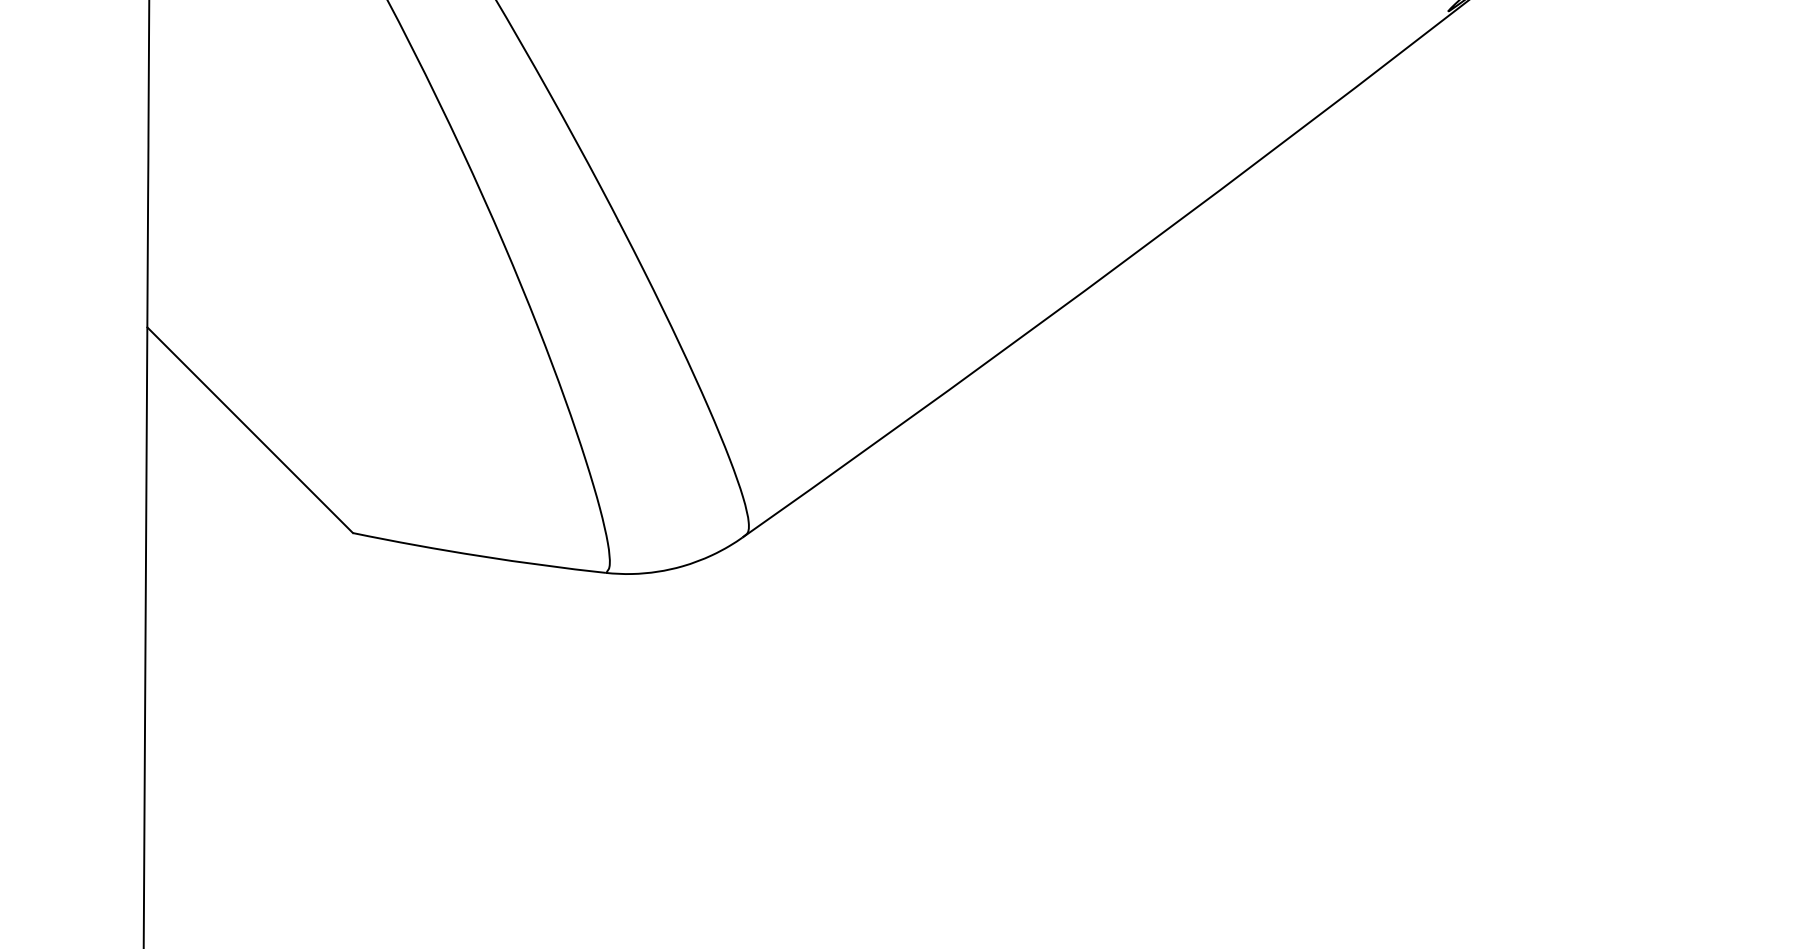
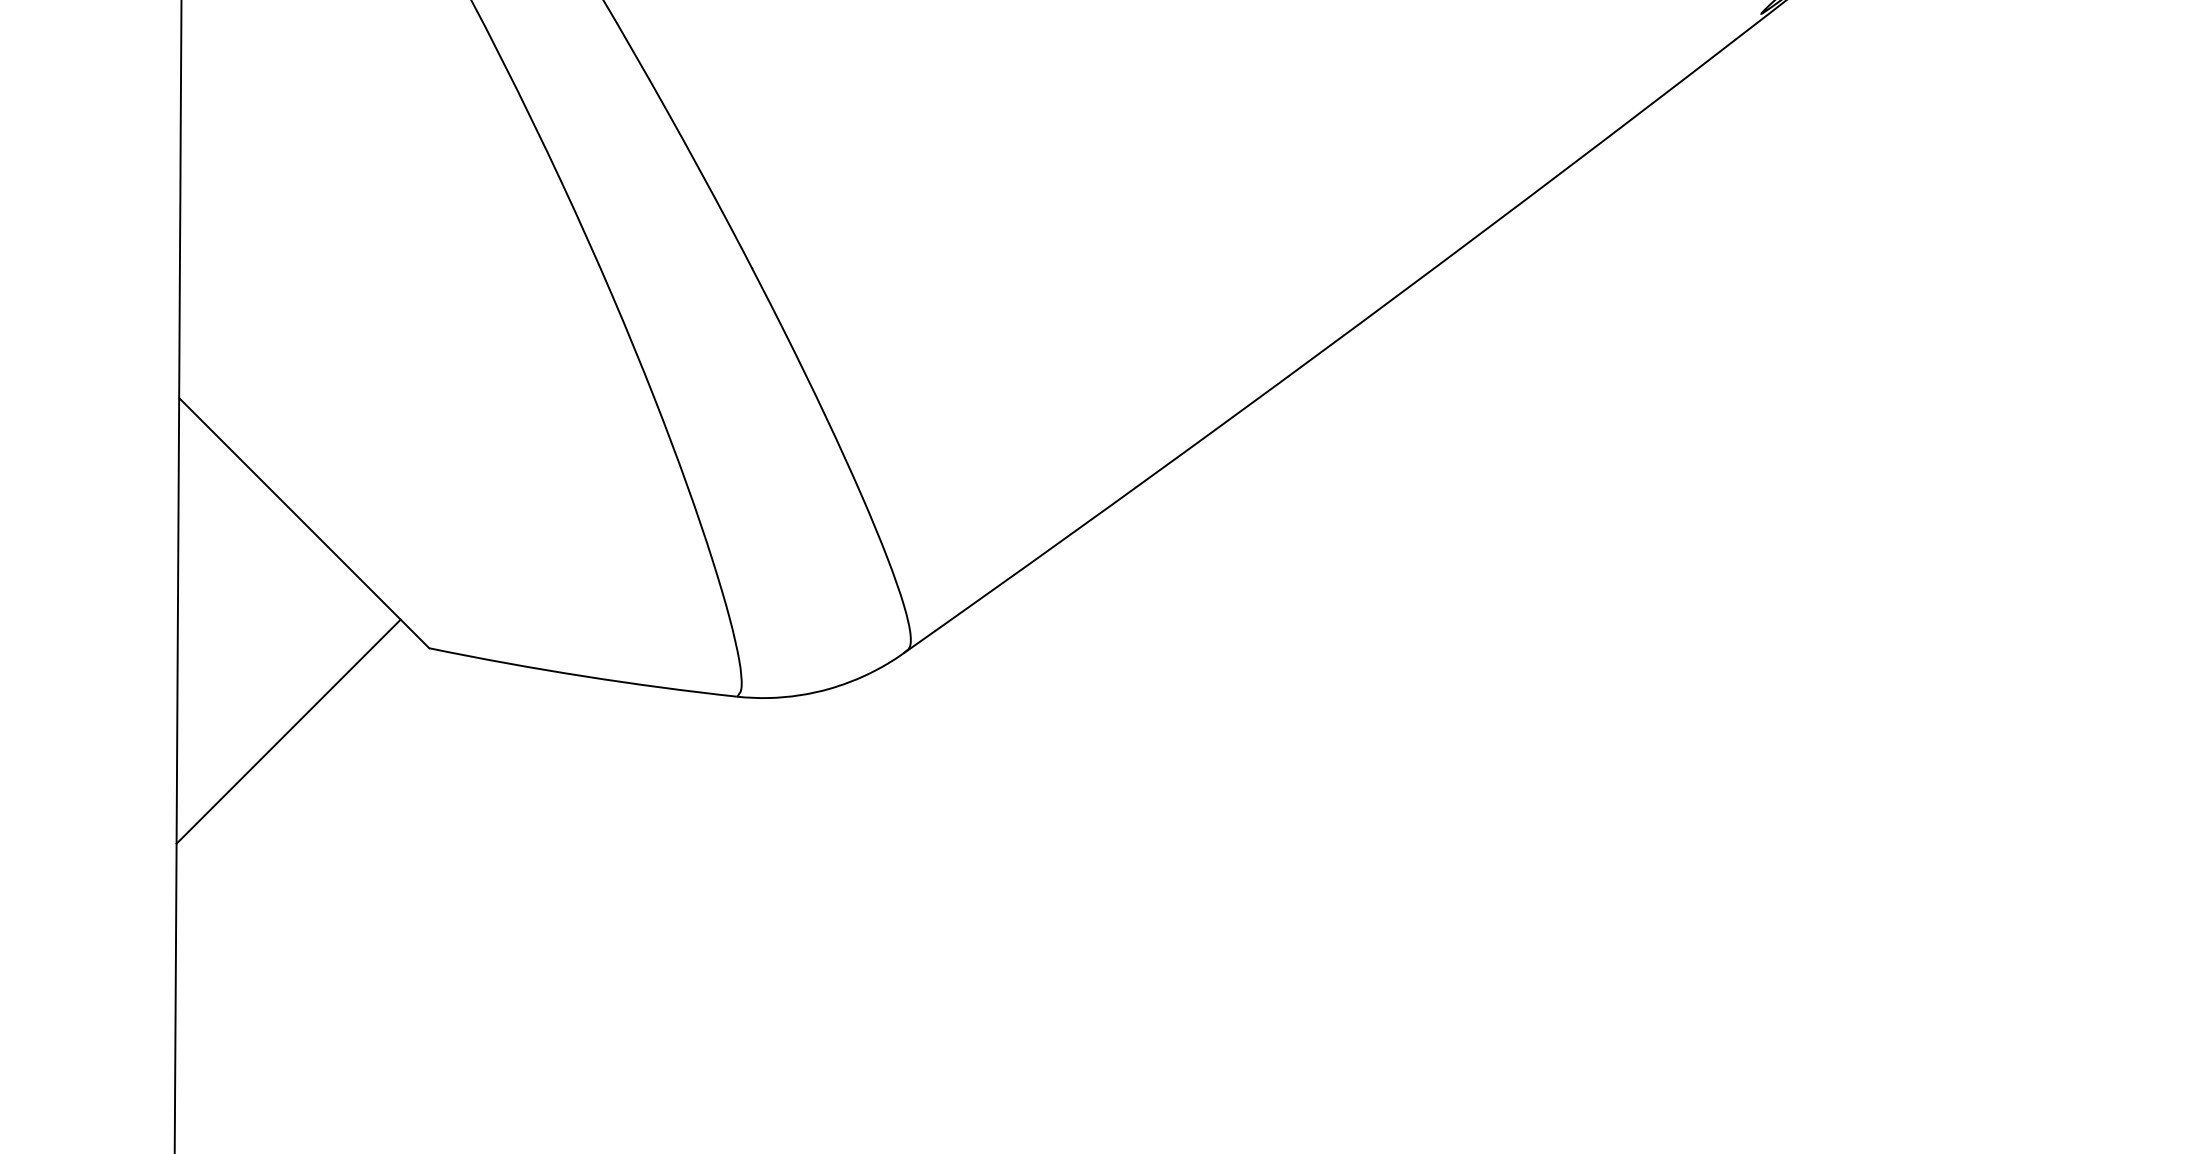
line: (237, 601) -> (288, 731), added

